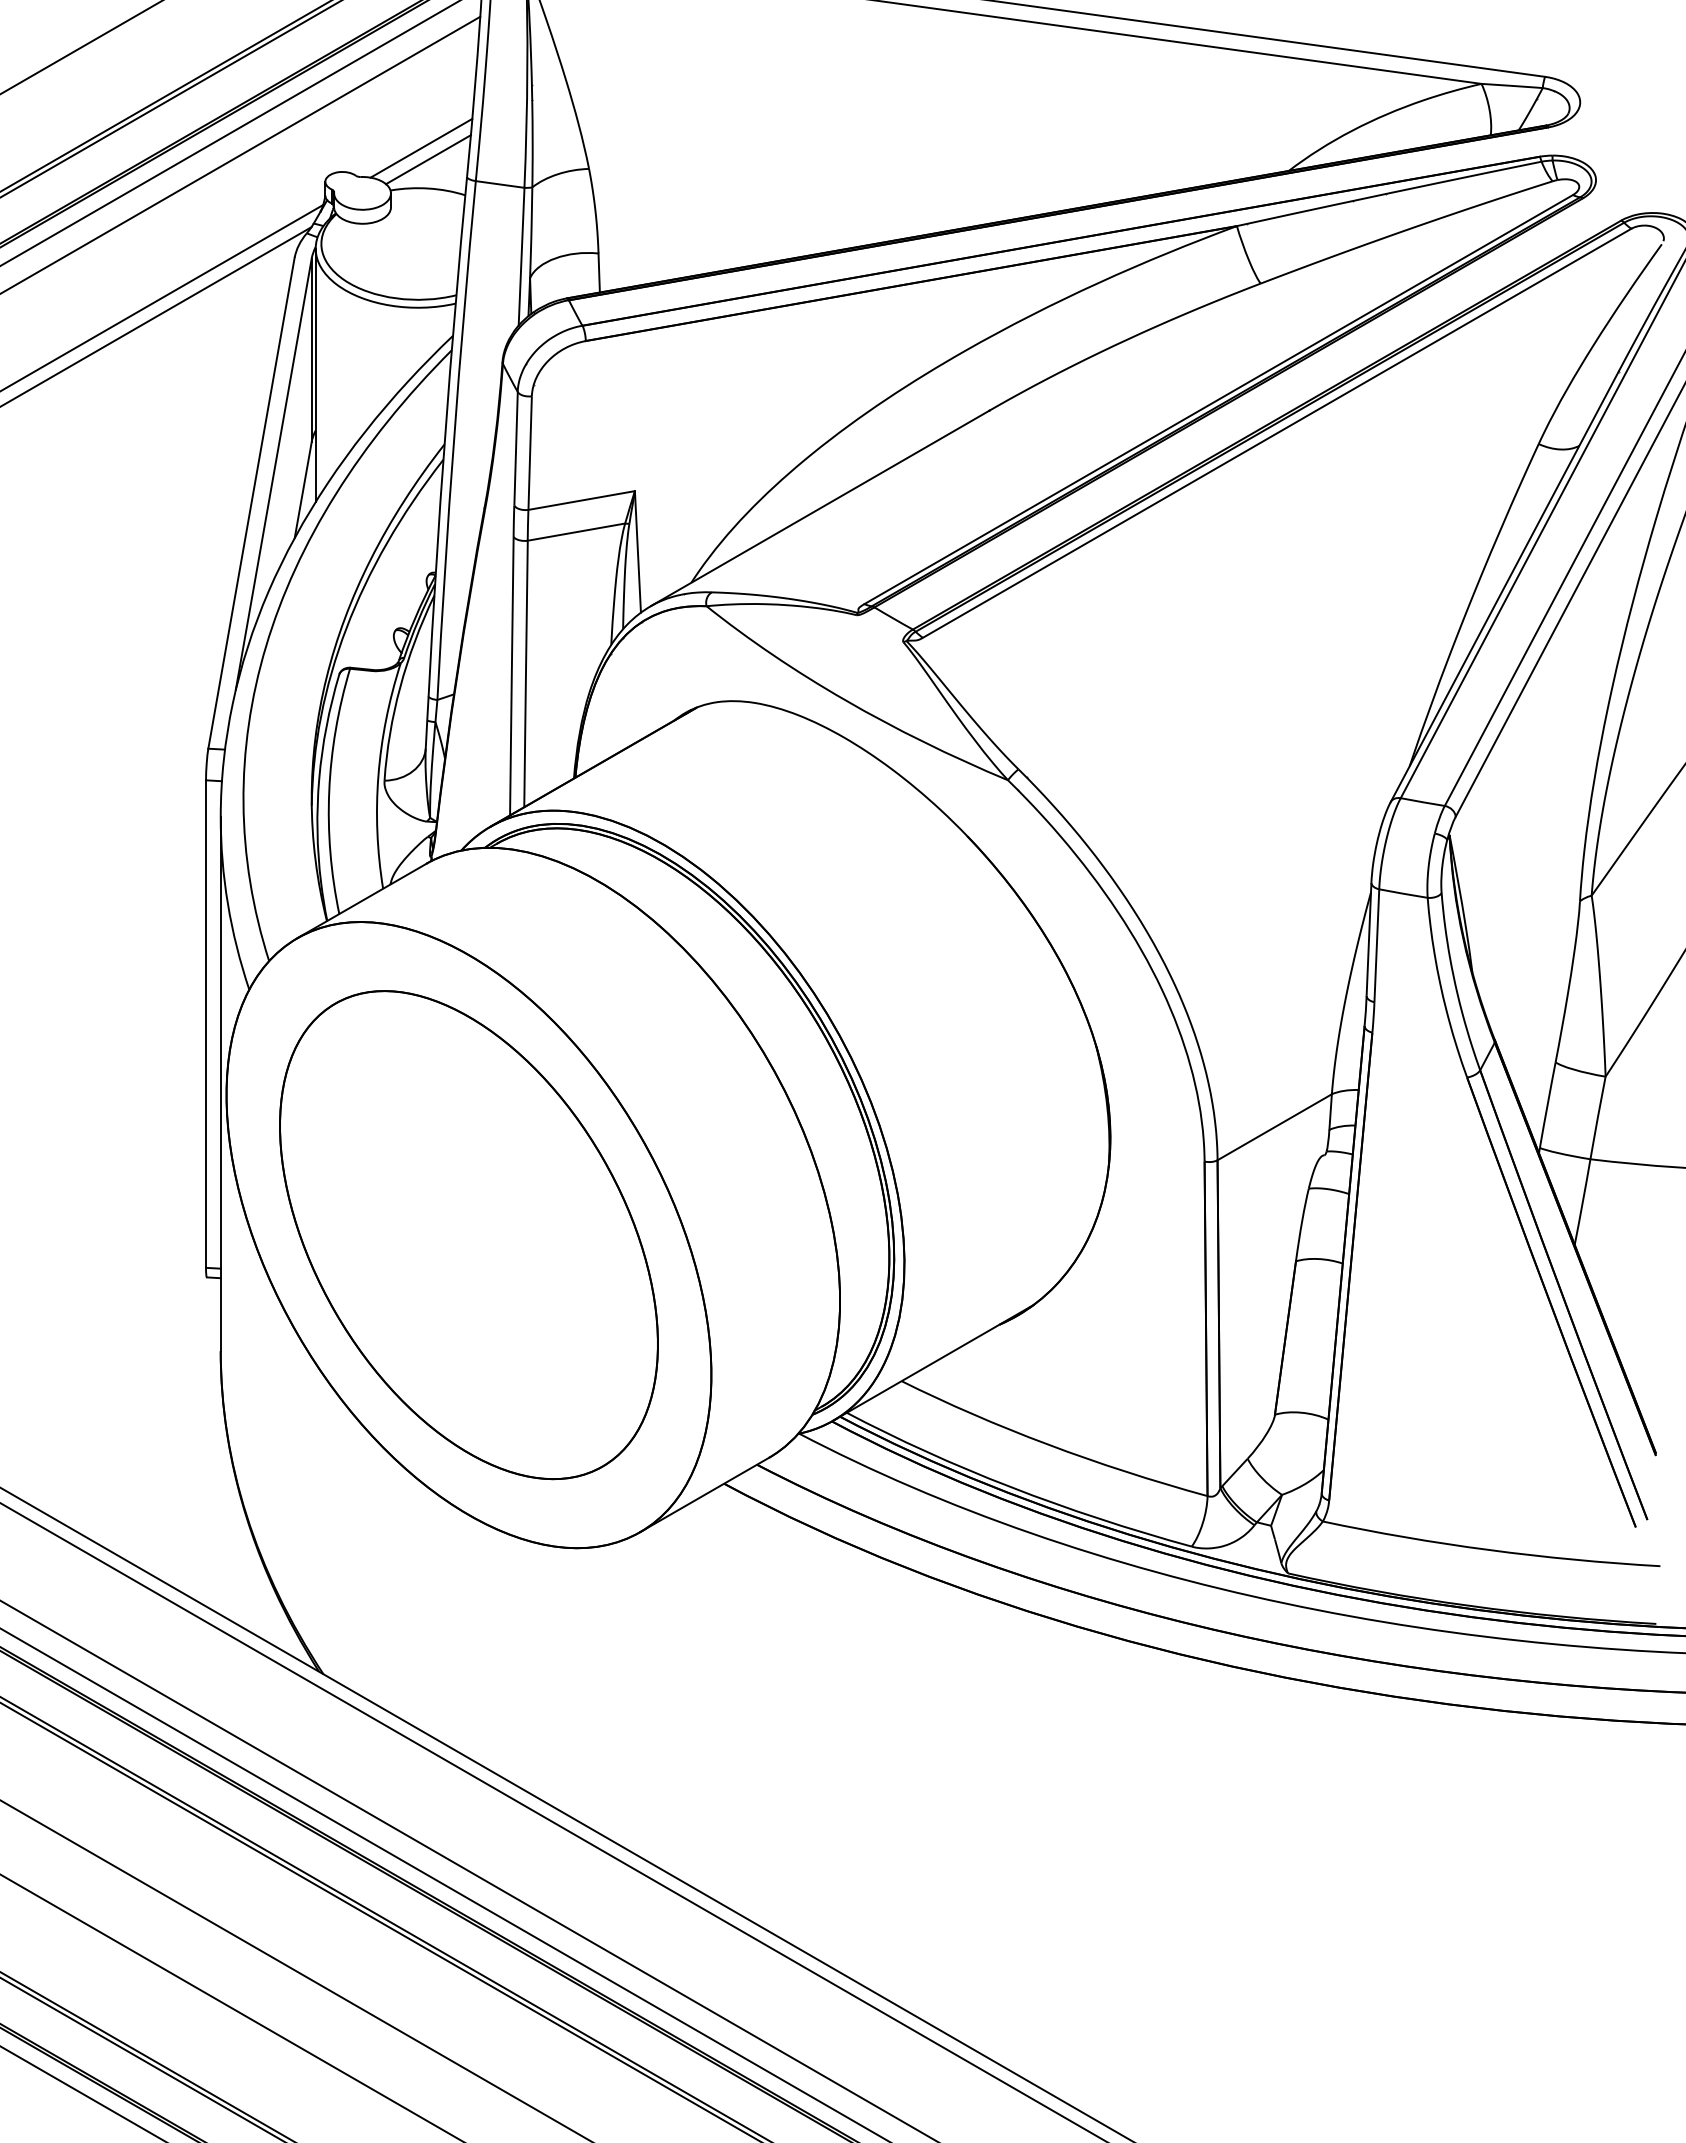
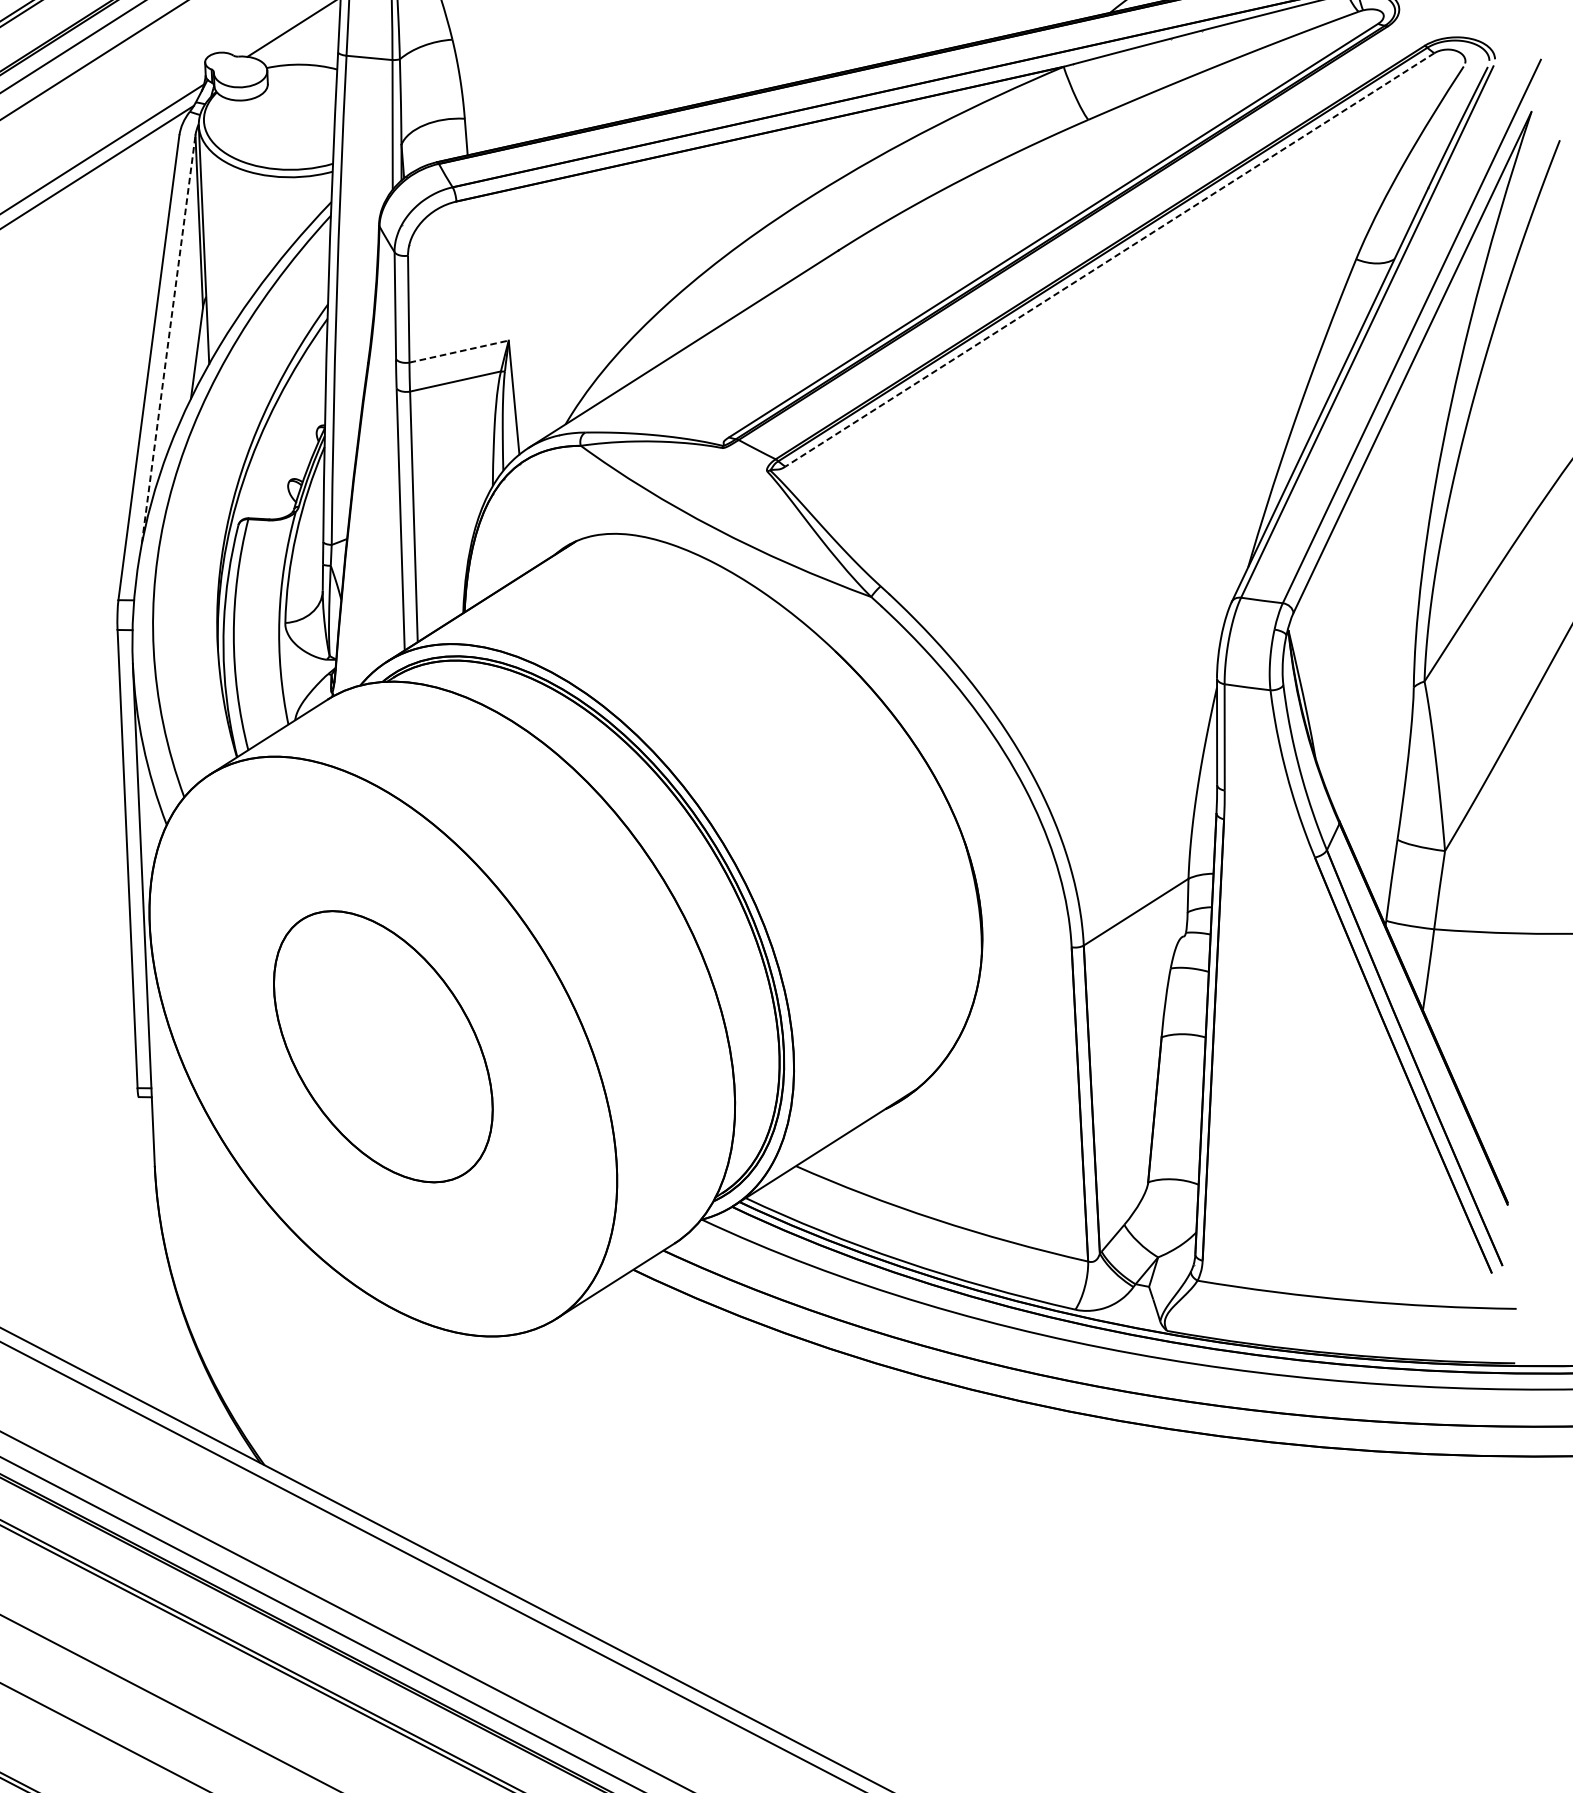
line: (427, 159) -> (300, 37), removed
line: (1276, 433) -> (1109, 260), solid -> dashed
line: (273, 474) -> (168, 339), solid -> dashed
line: (582, 500) -> (459, 351), solid -> dashed
part: (468, 1235) -> (382, 1046), size x0.6

